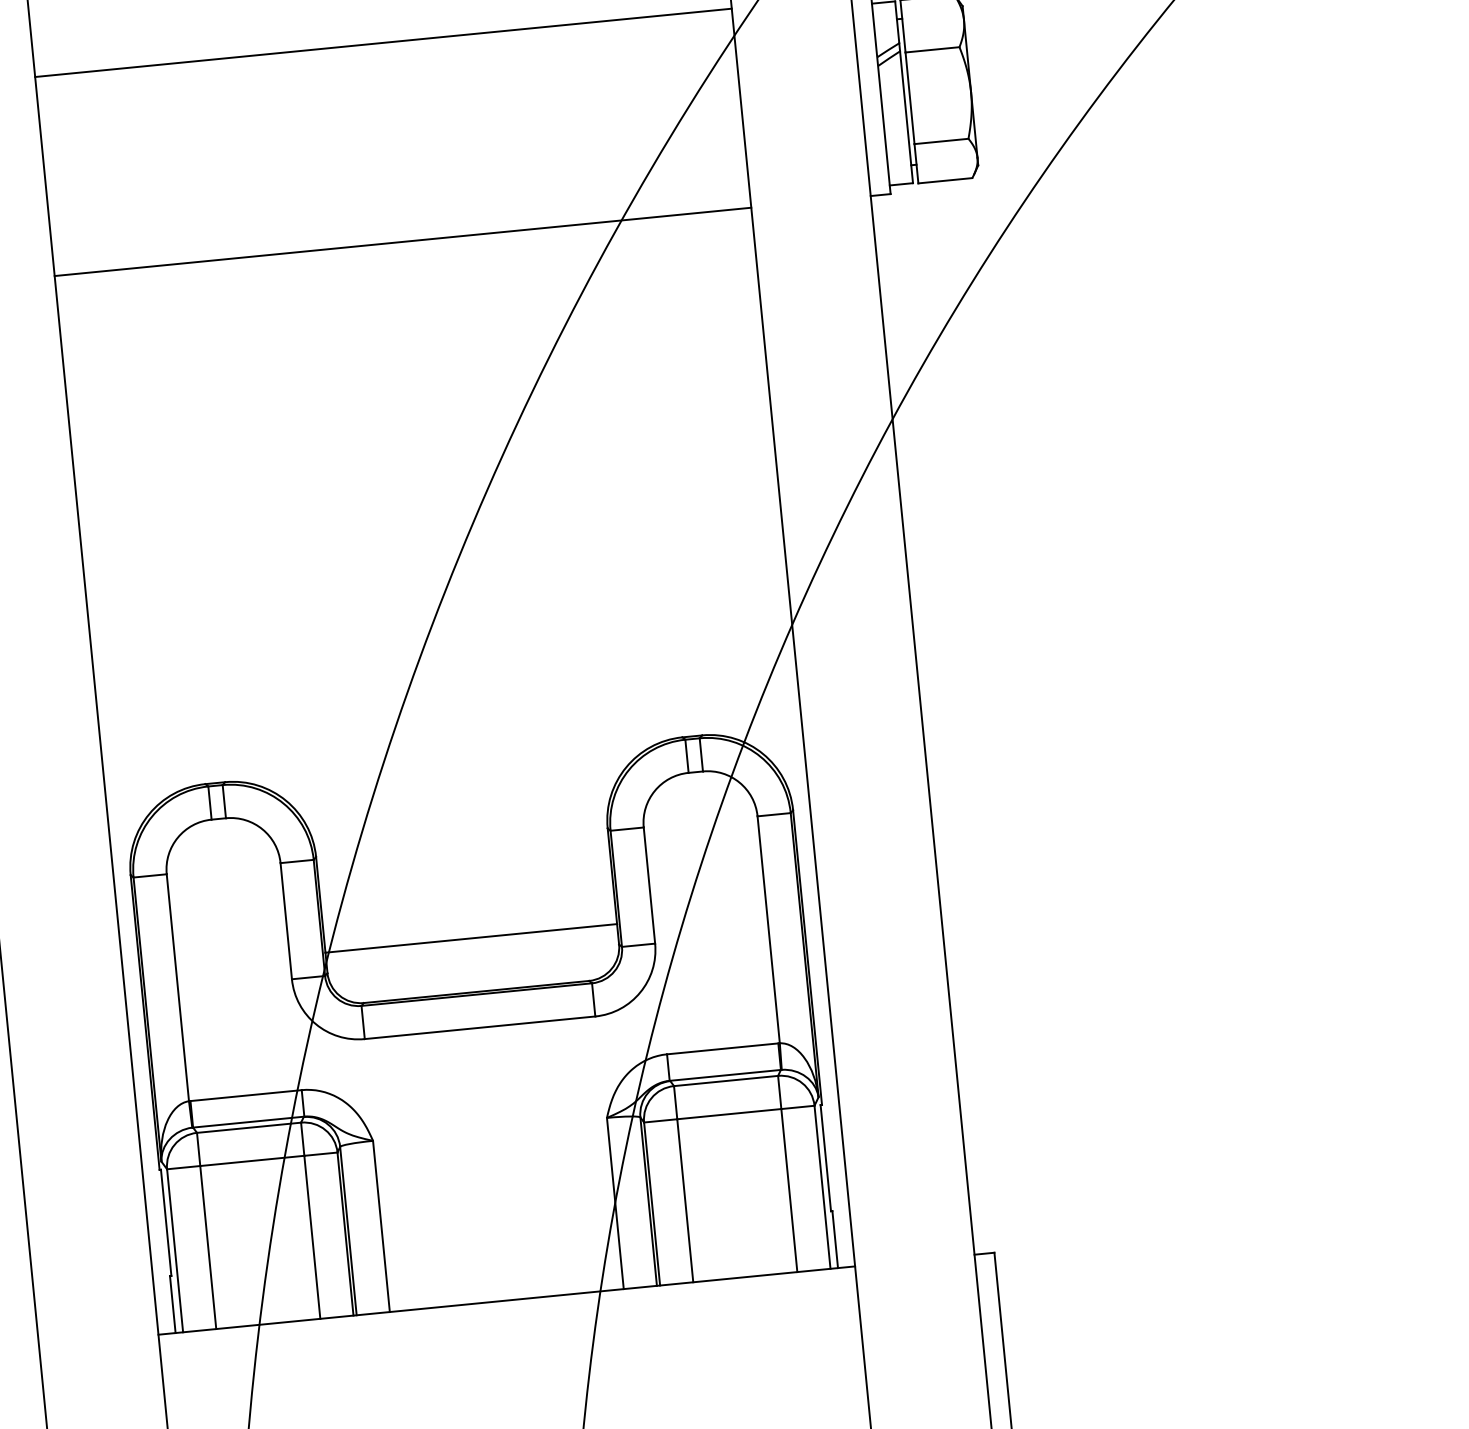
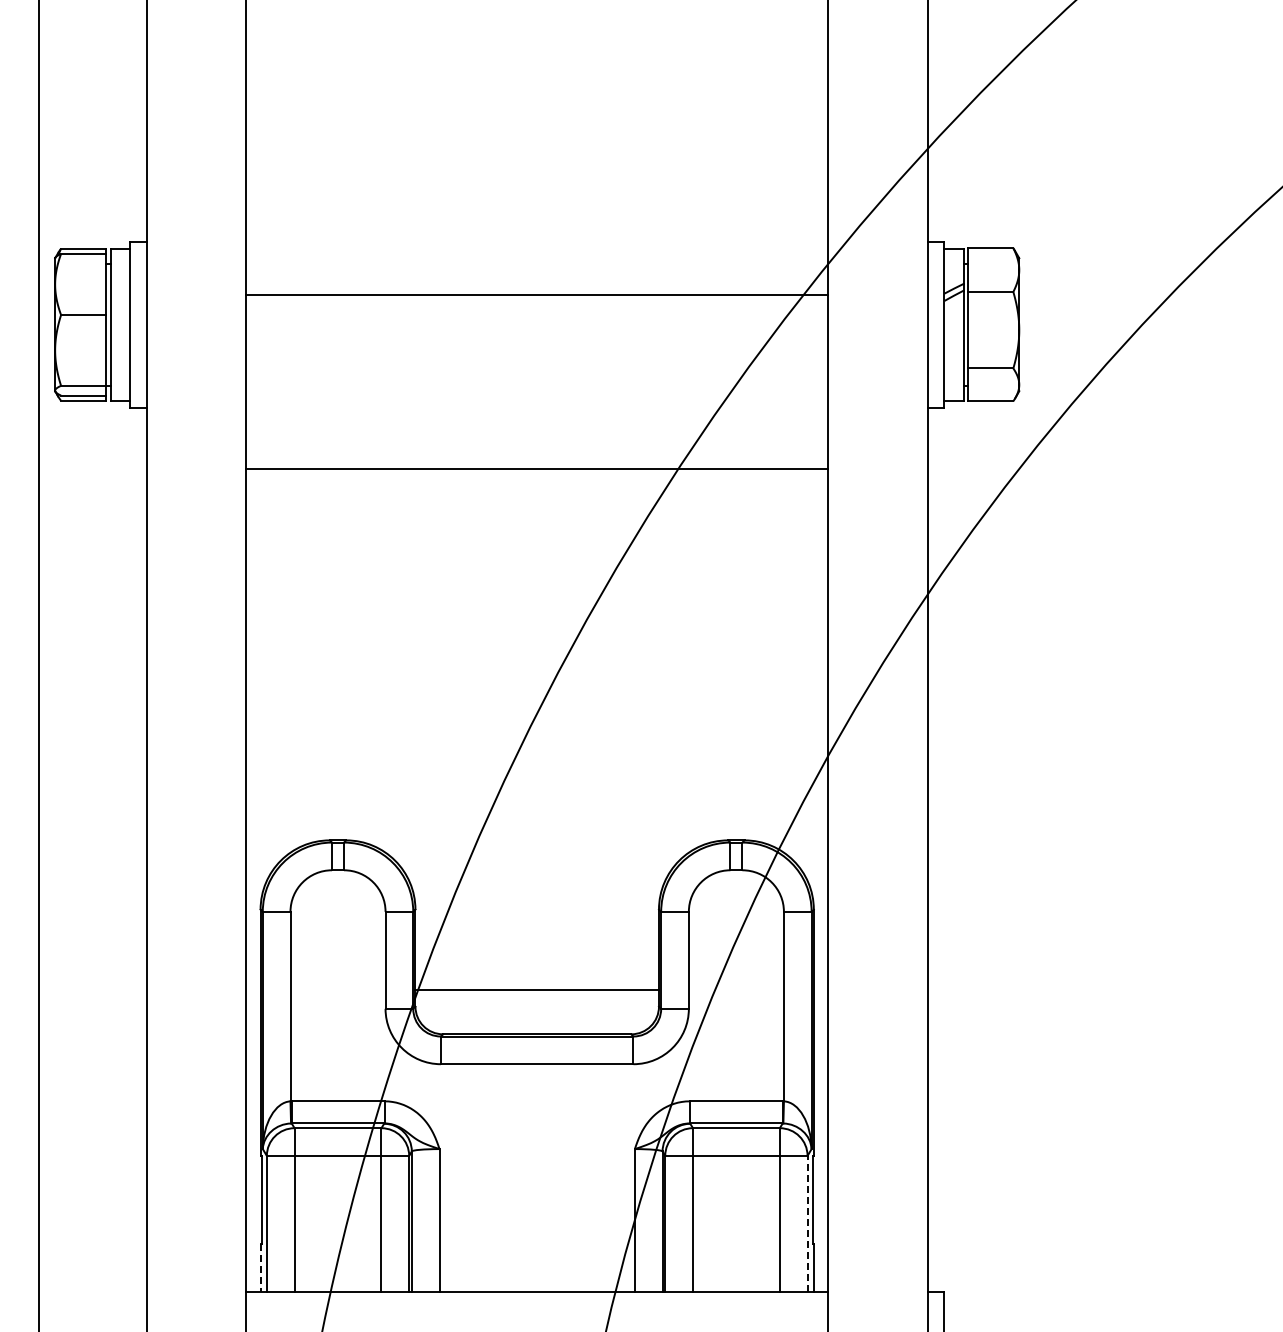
line: (383, 42) -> (537, 294), moved
line: (403, 241) -> (537, 468), moved
line: (822, 1186) -> (807, 1223), solid -> dashed
line: (172, 1304) -> (260, 1268), solid -> dashed

